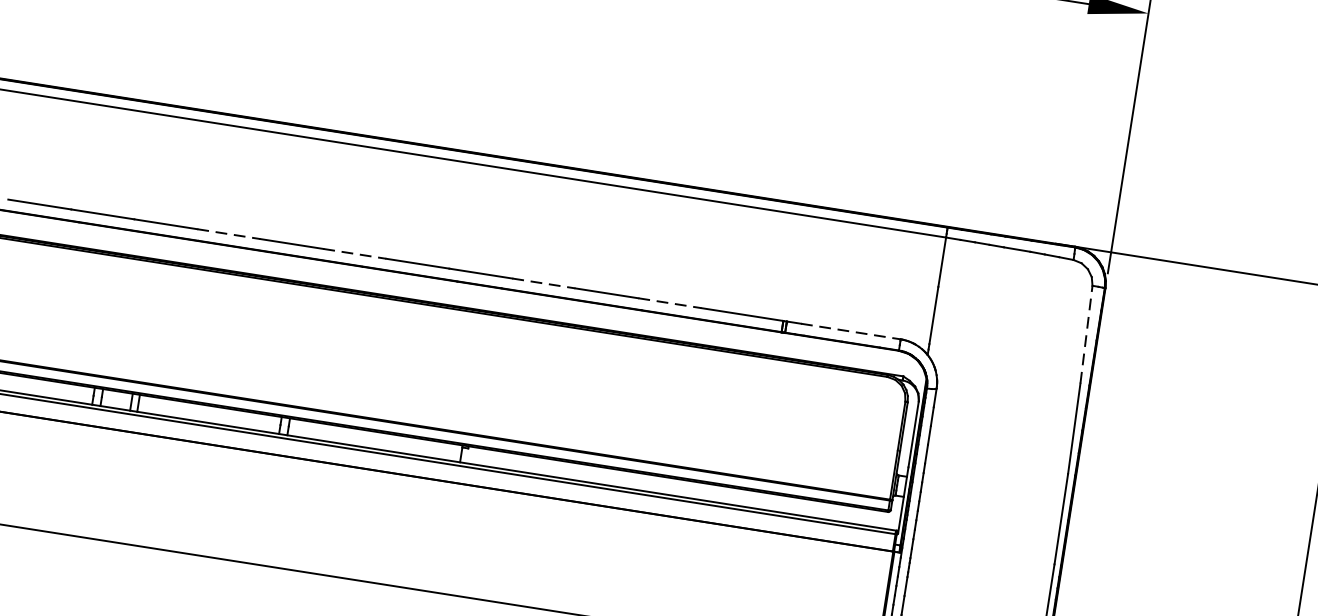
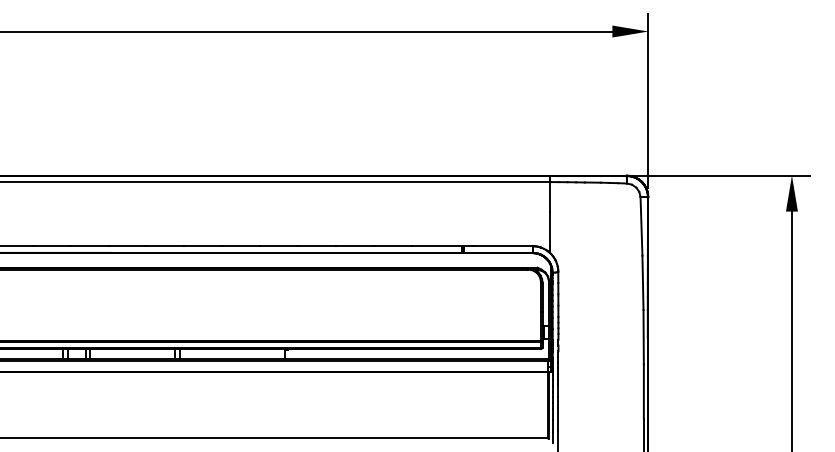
line: (228, 234) -> (127, 246), dashed -> solid
line: (354, 254) -> (203, 246), dashed -> solid
line: (543, 284) -> (317, 246), dashed -> solid
line: (669, 303) -> (393, 246), dashed -> solid
line: (852, 332) -> (503, 246), dashed -> solid
line: (1086, 333) -> (641, 225), dashed -> solid

